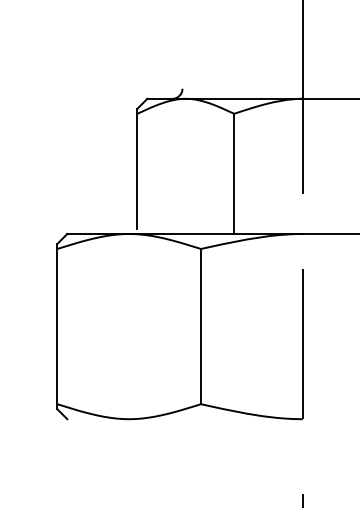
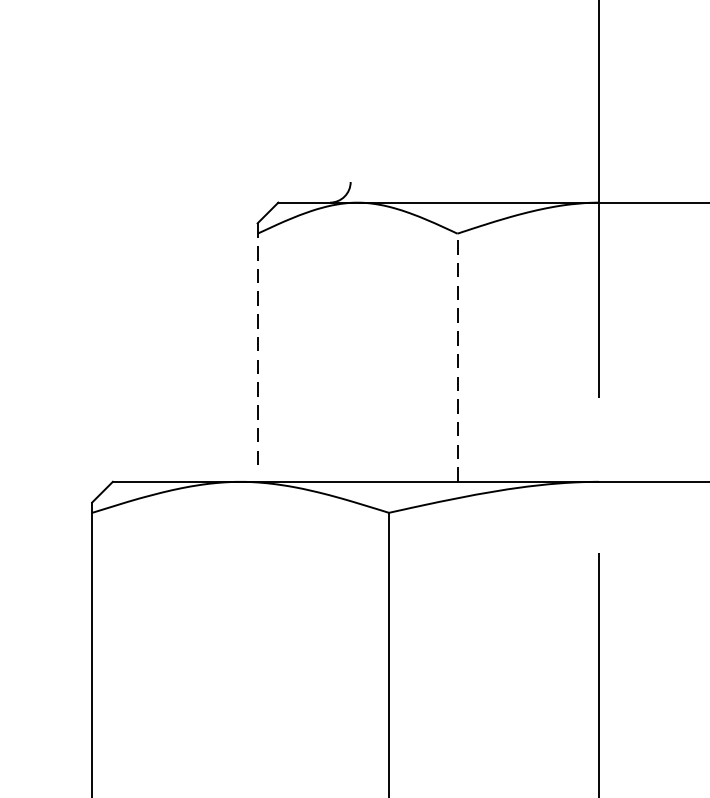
line: (137, 169) -> (257, 348), solid -> dashed
line: (234, 173) -> (458, 356), solid -> dashed

